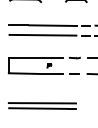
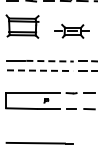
line: (53, 25) -> (50, 61), solid -> dashed
line: (43, 35) -> (40, 70), solid -> dashed
line: (42, 102) -> (39, 137), removed

